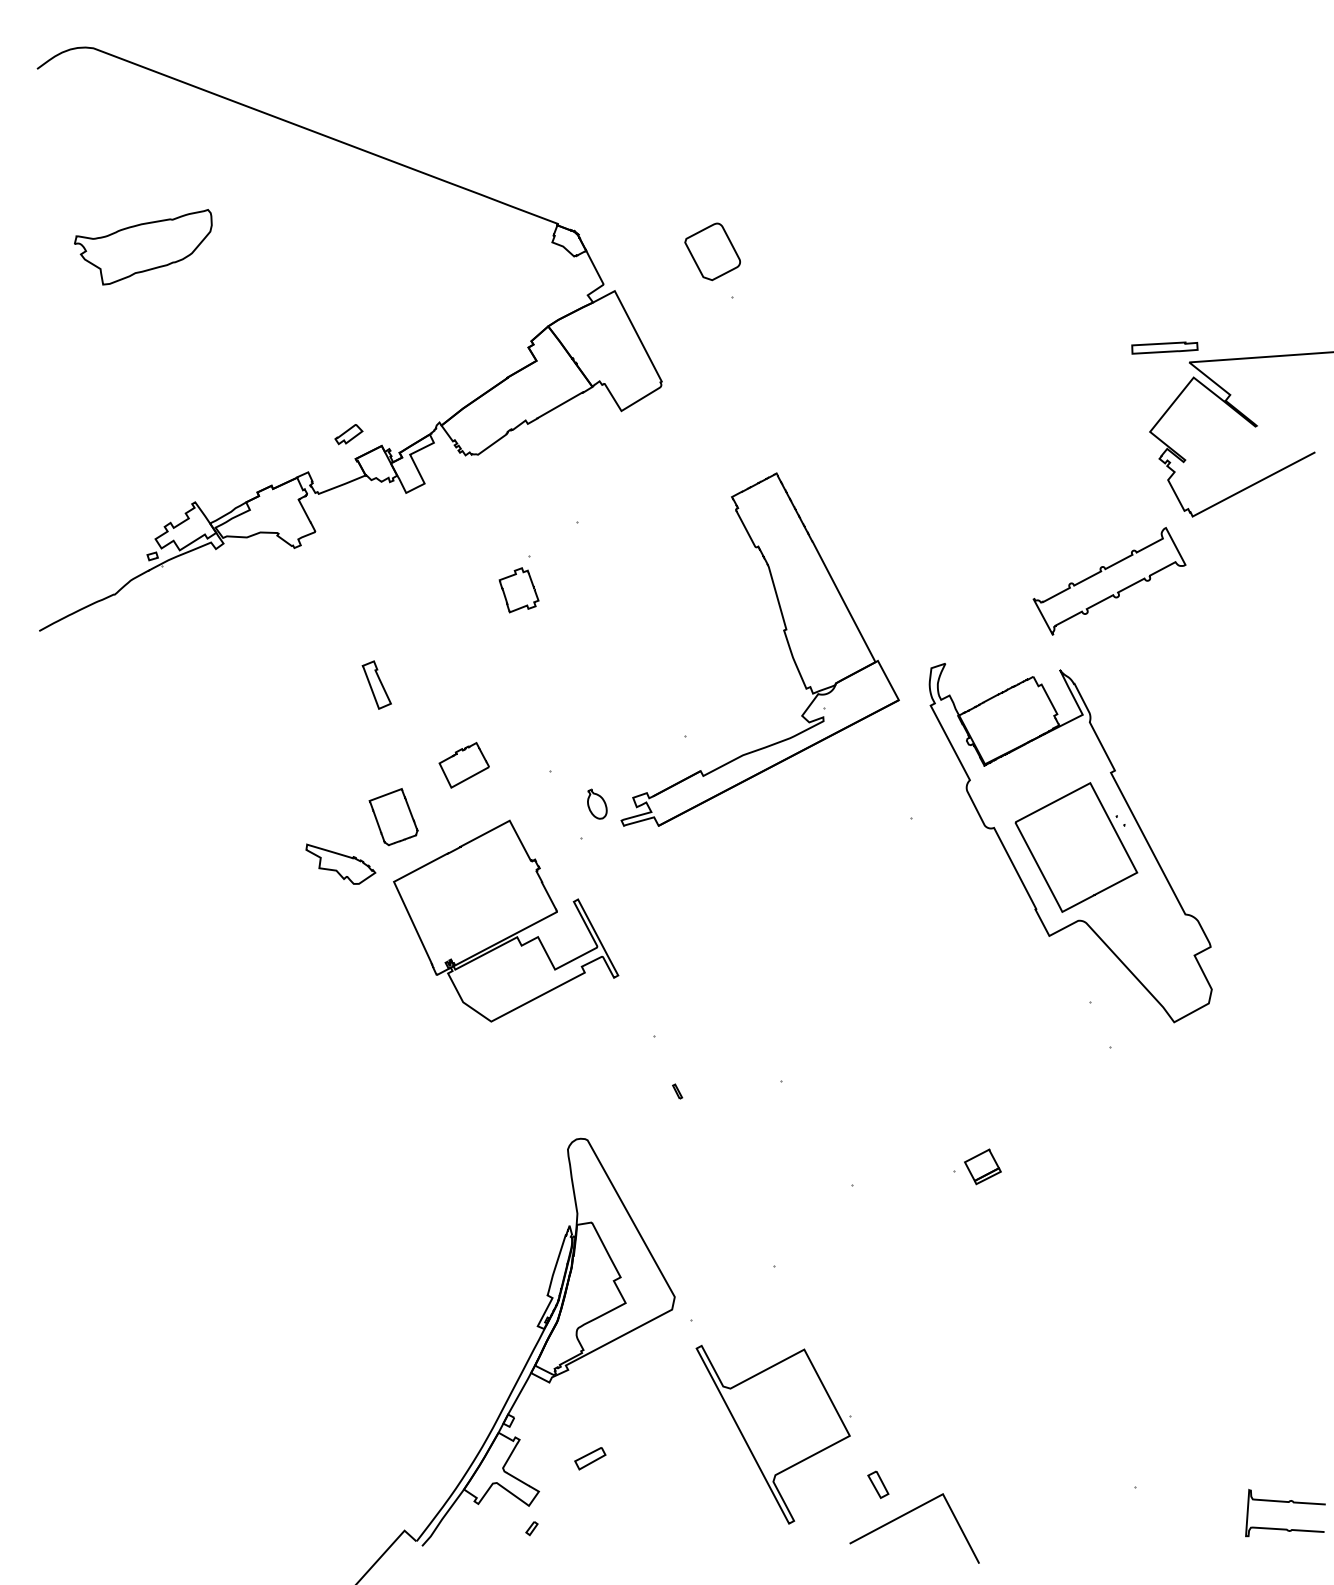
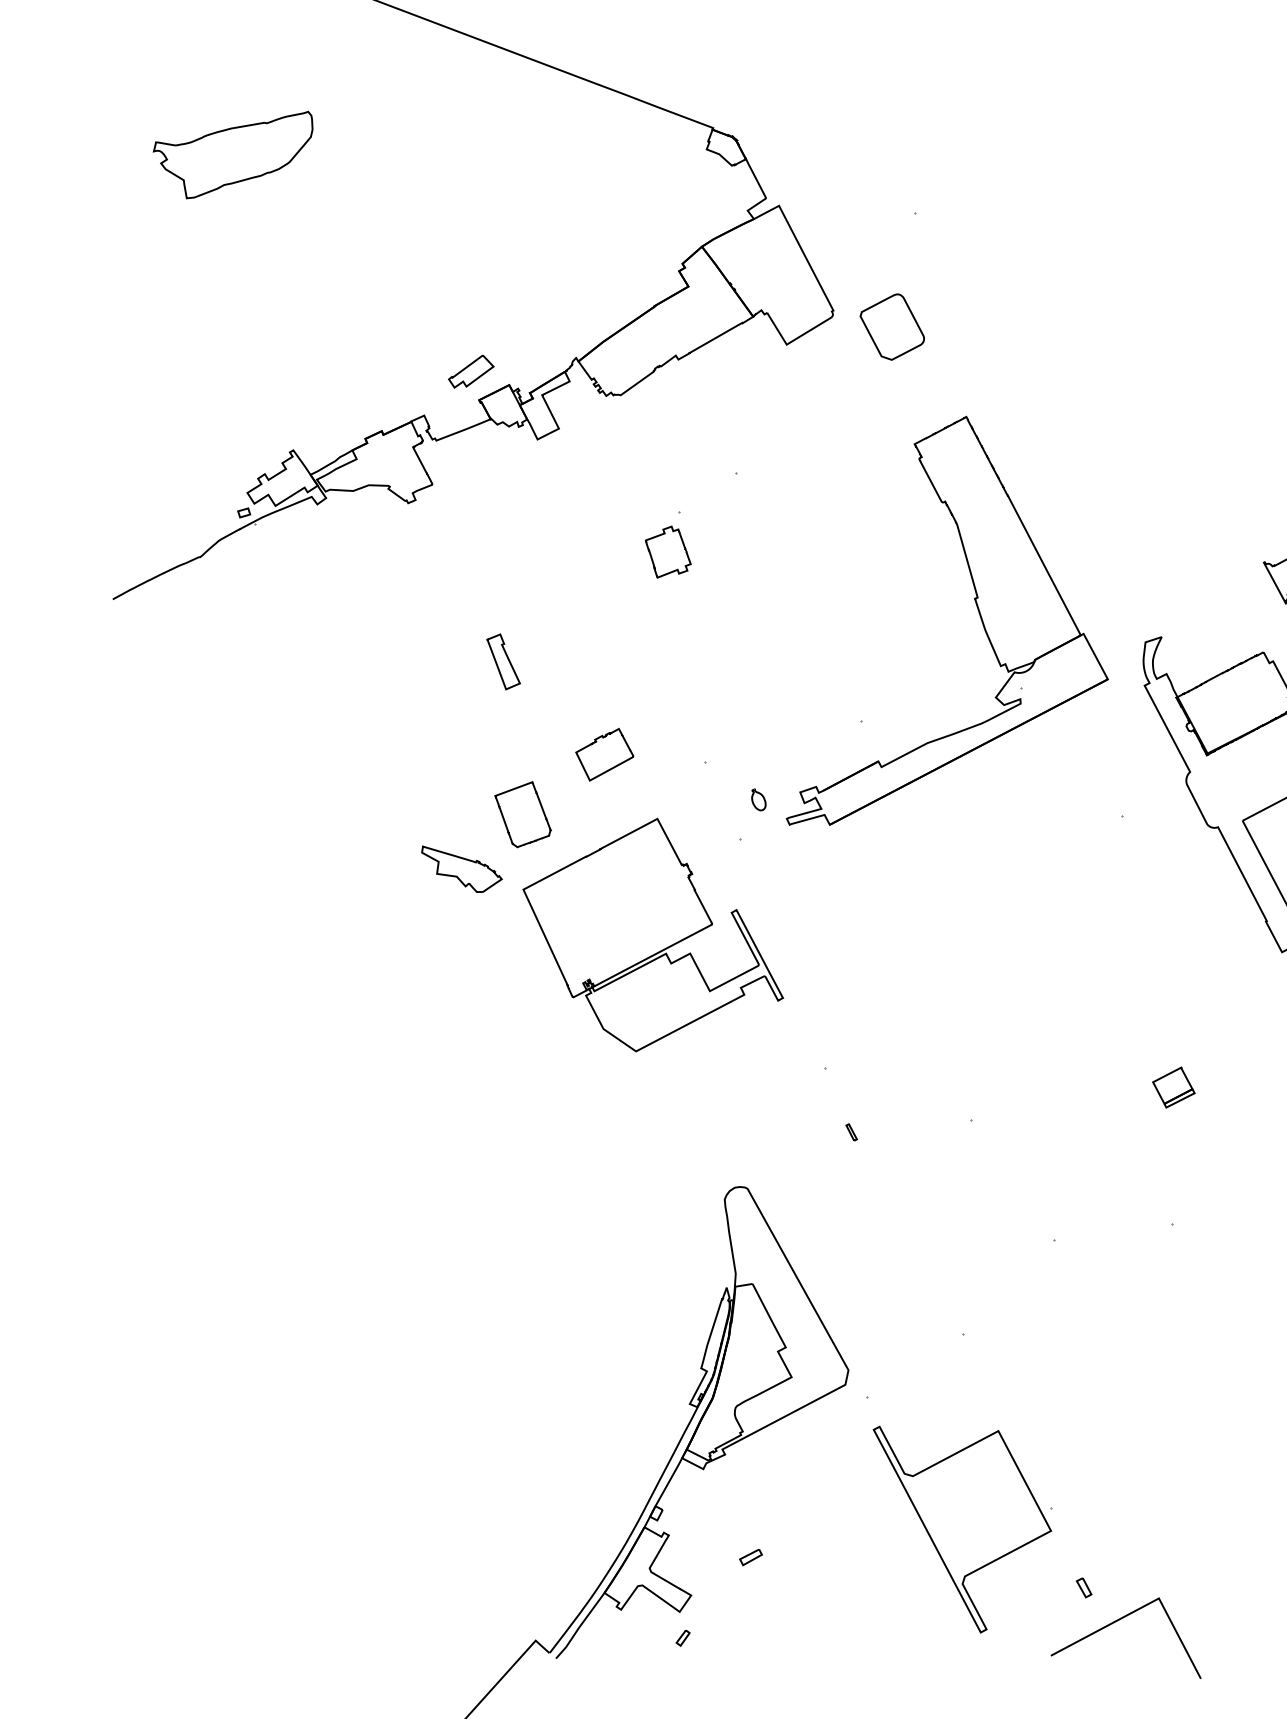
part: (712, 251) -> (892, 326), moved
part: (348, 434) -> (470, 371), size x1.43
part: (597, 804) -> (759, 800), size x0.62
part: (982, 1166) -> (1173, 1087), moved
part: (590, 1458) -> (750, 1557), size x0.62
part: (878, 1485) -> (1084, 1588), size x0.62

